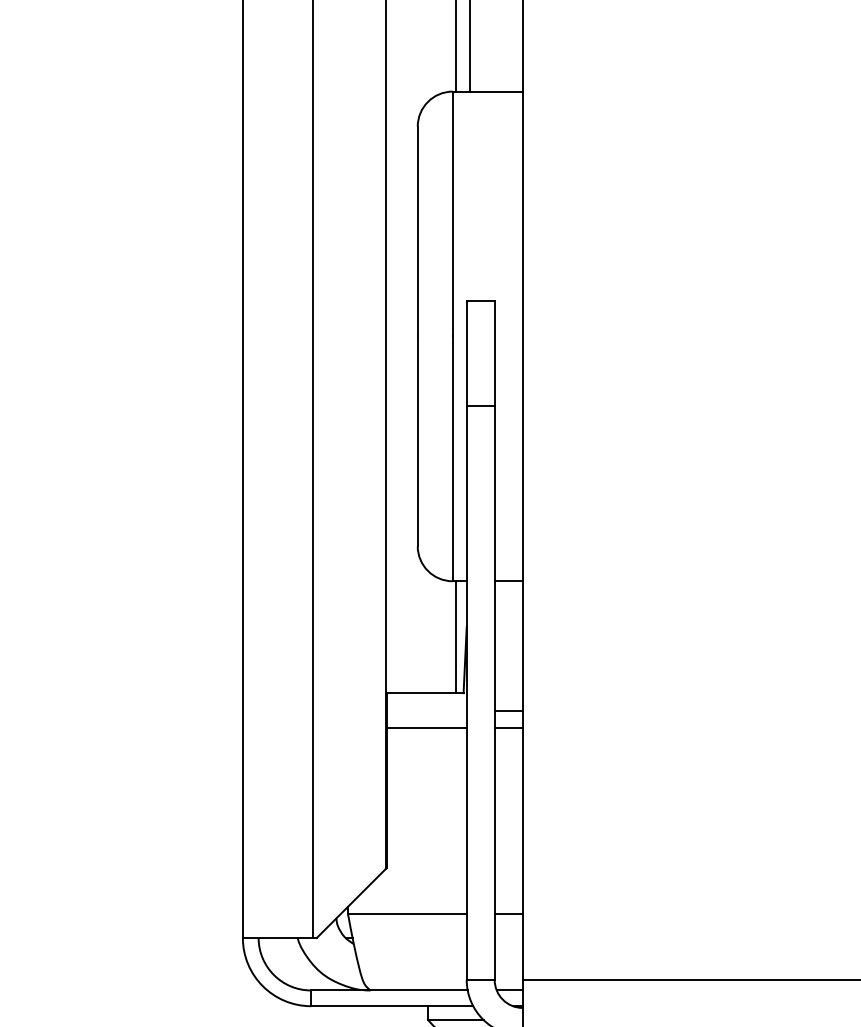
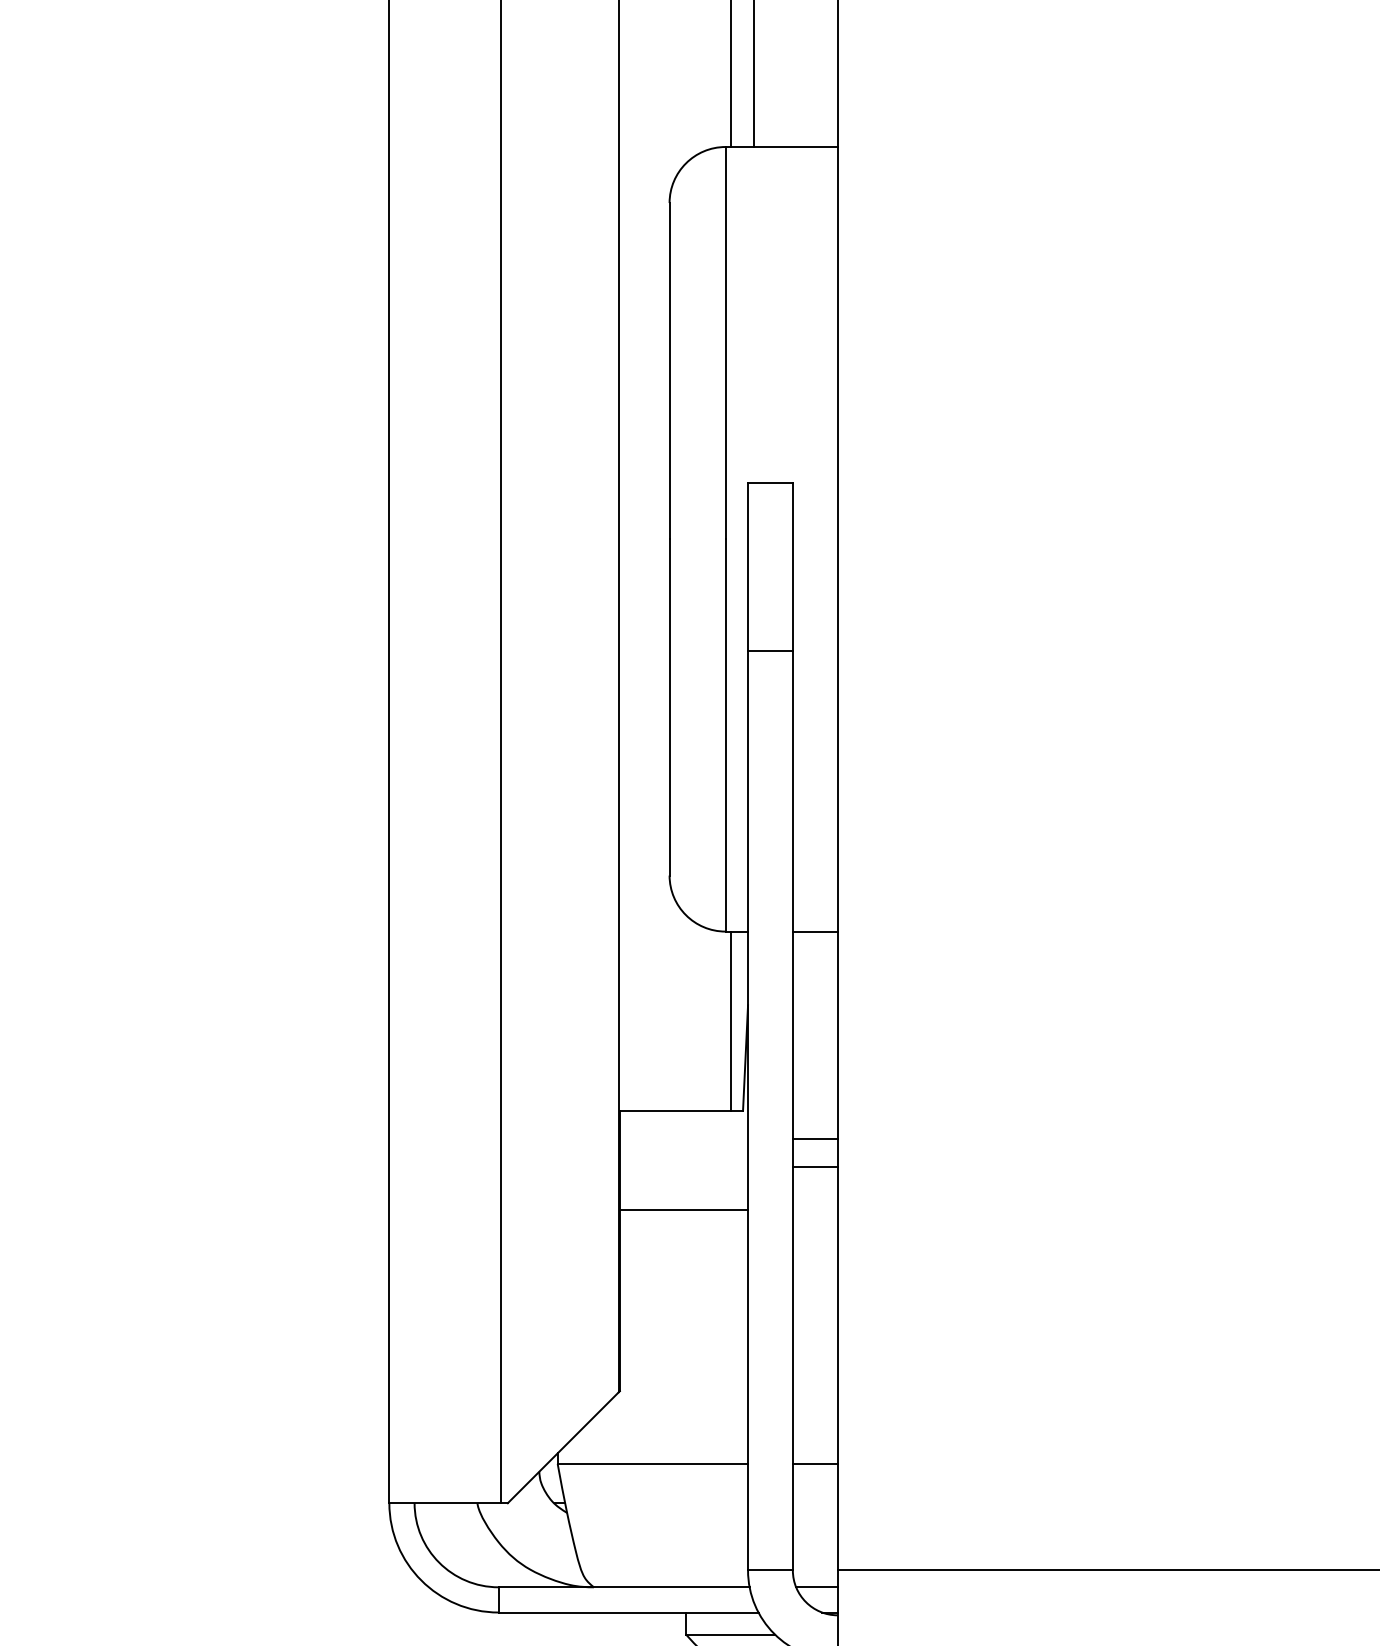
line: (426, 728) -> (683, 1210), moved

